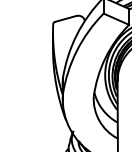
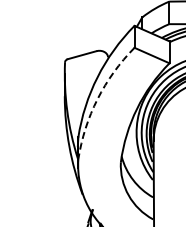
arc: (76, 51) -> (97, 99), solid -> dashed

